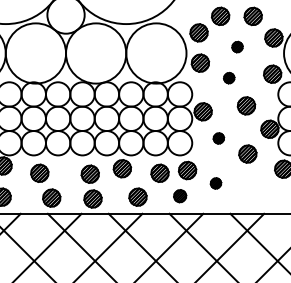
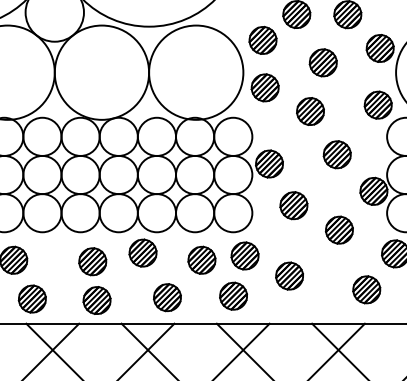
part: (237, 46) -> (323, 61), size x1.67
part: (228, 77) -> (309, 110), size x1.67
part: (218, 138) -> (293, 205), size x1.67
part: (215, 183) -> (288, 276), size x1.67
part: (264, 191) -> (365, 288), added
part: (179, 195) -> (232, 295), size x1.43

